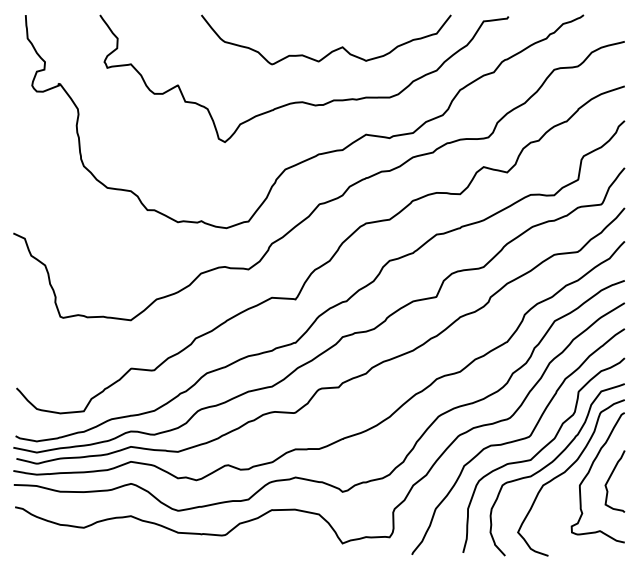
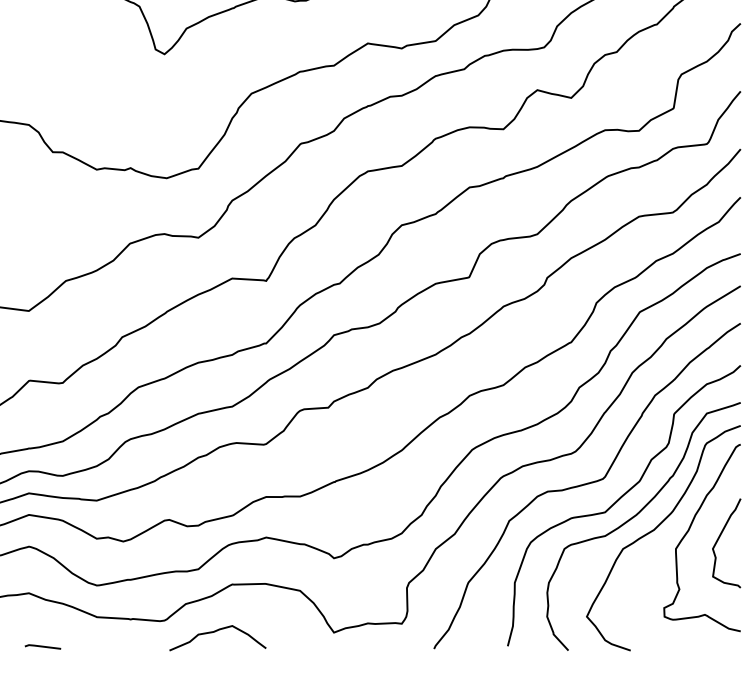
curve: (260, 543) -> (215, 632), added
line: (140, 553) -> (42, 647), added

